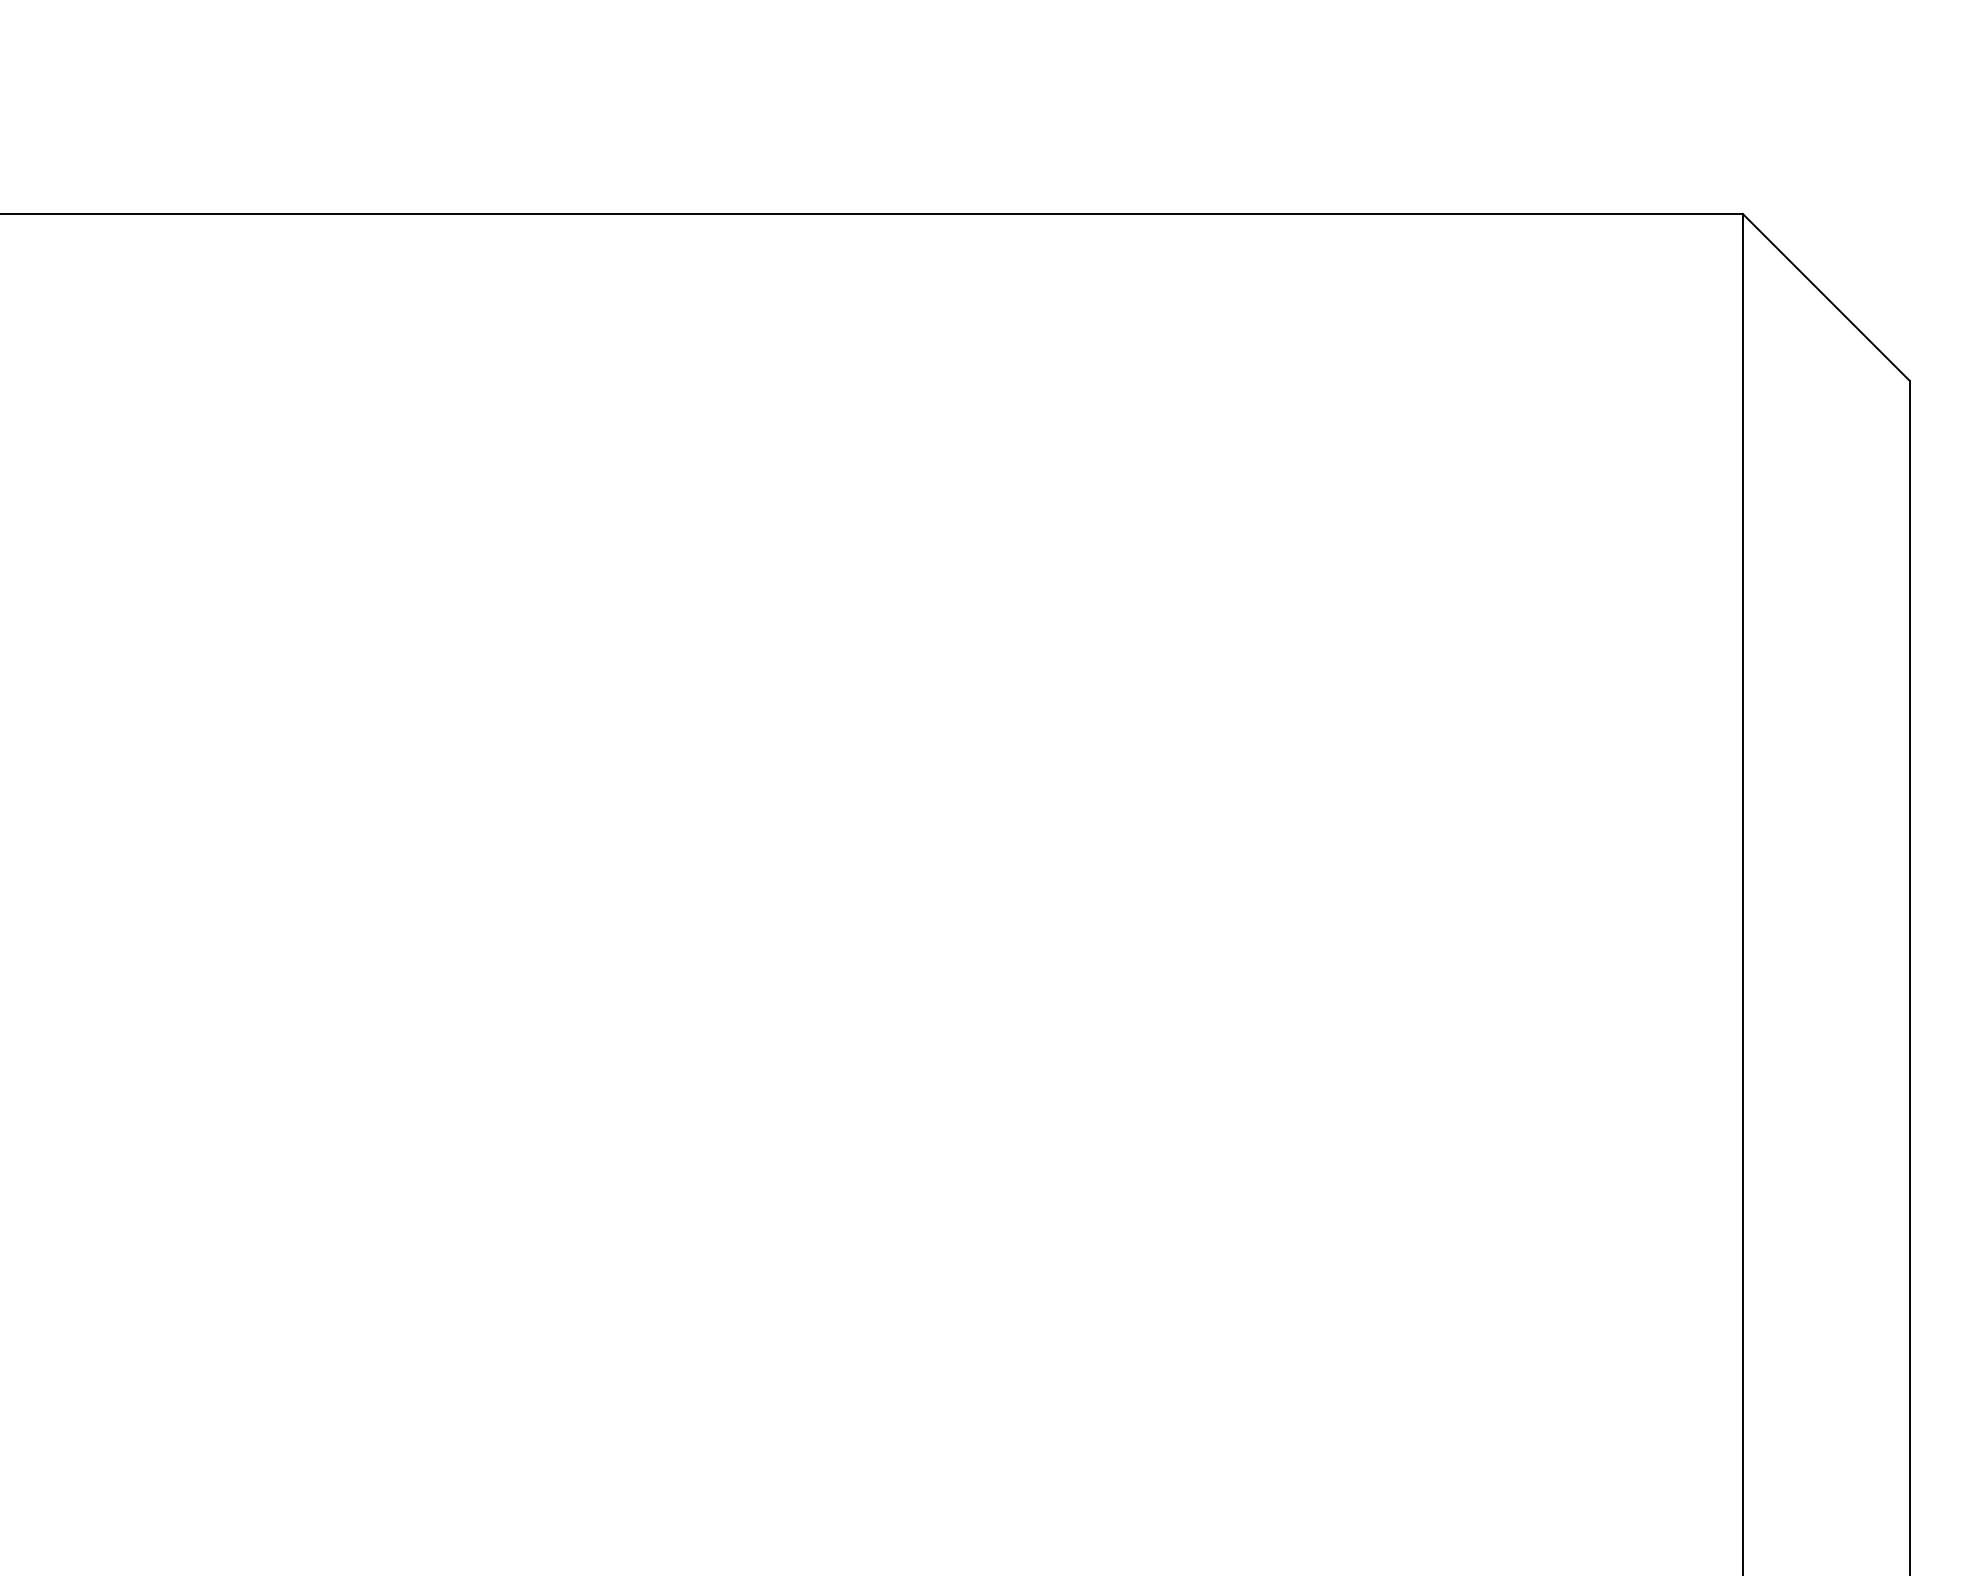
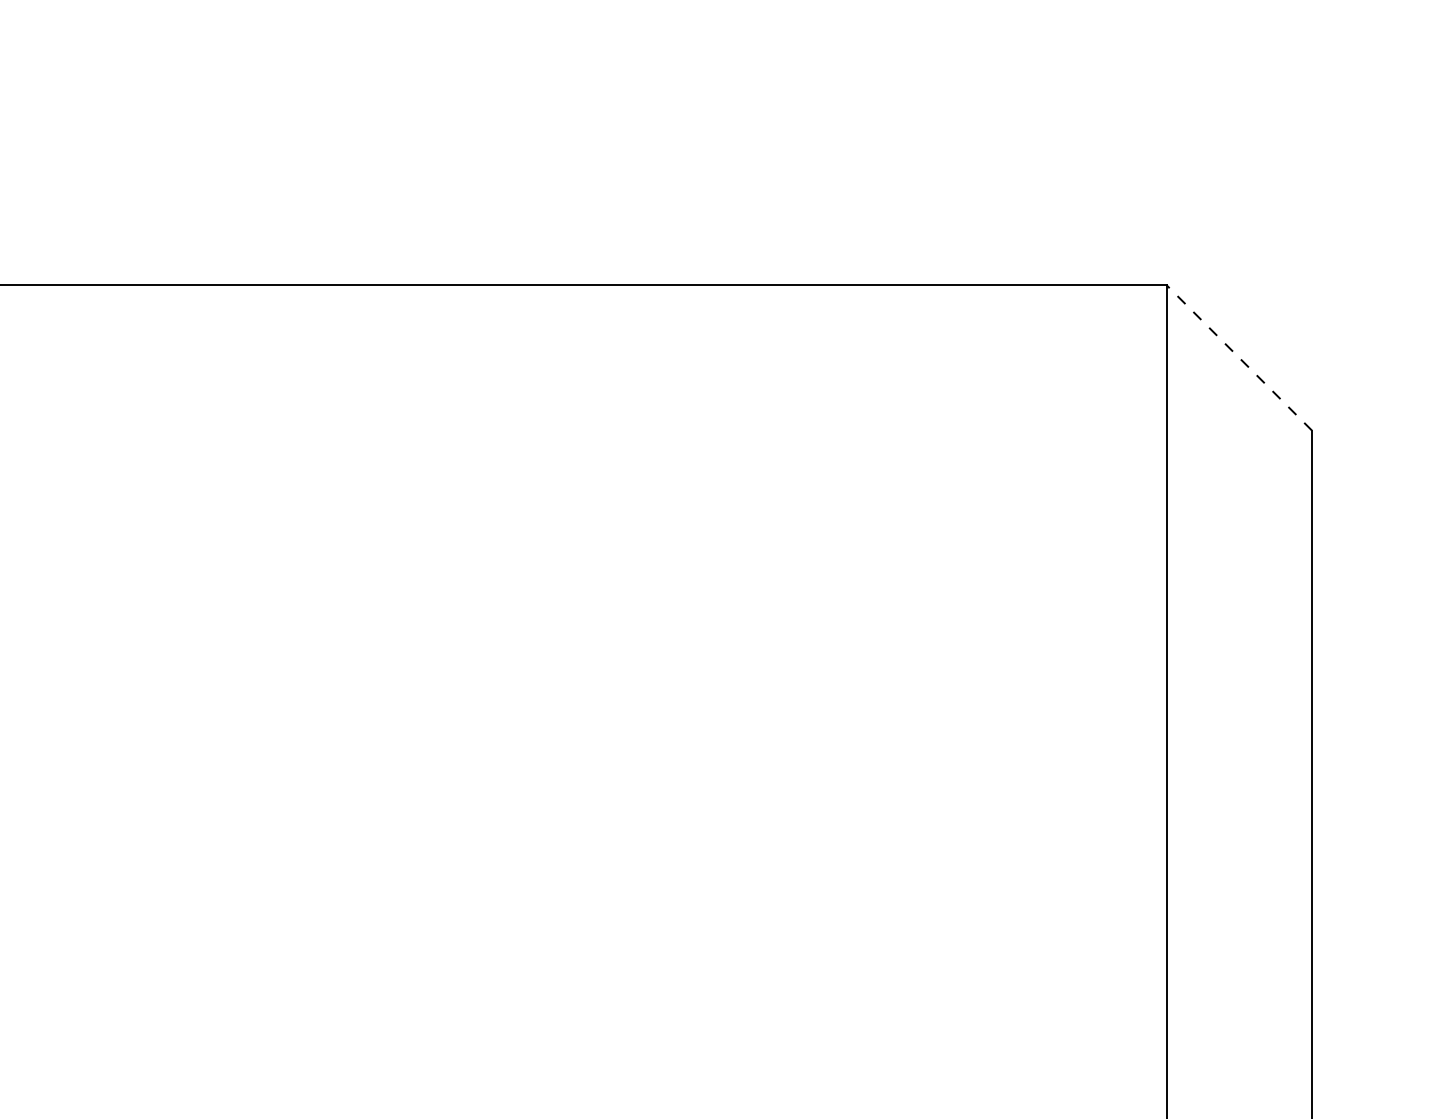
line: (1826, 297) -> (1239, 358), solid -> dashed

